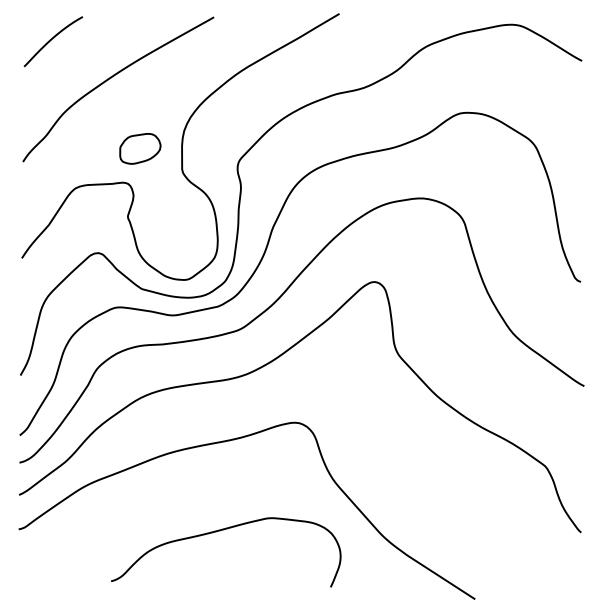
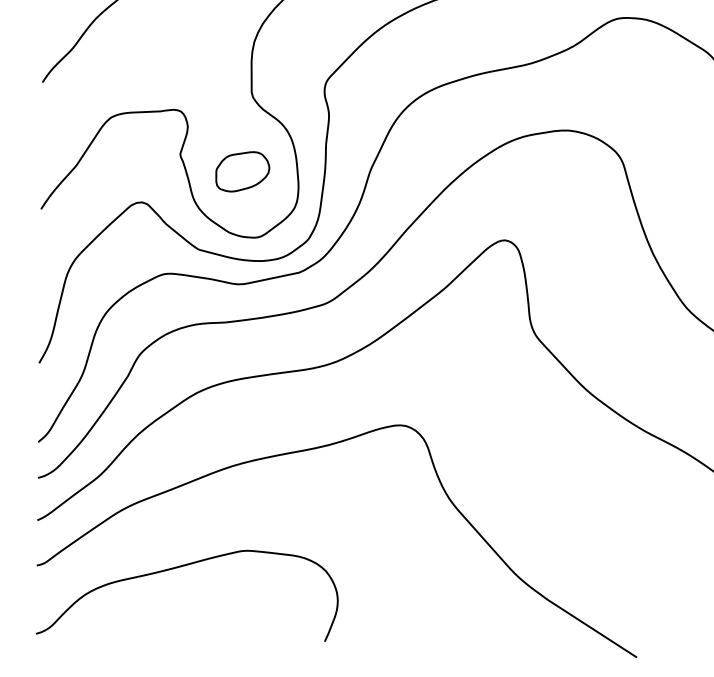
part: (140, 148) -> (242, 171), moved
curve: (220, 531) -> (179, 568), moved

